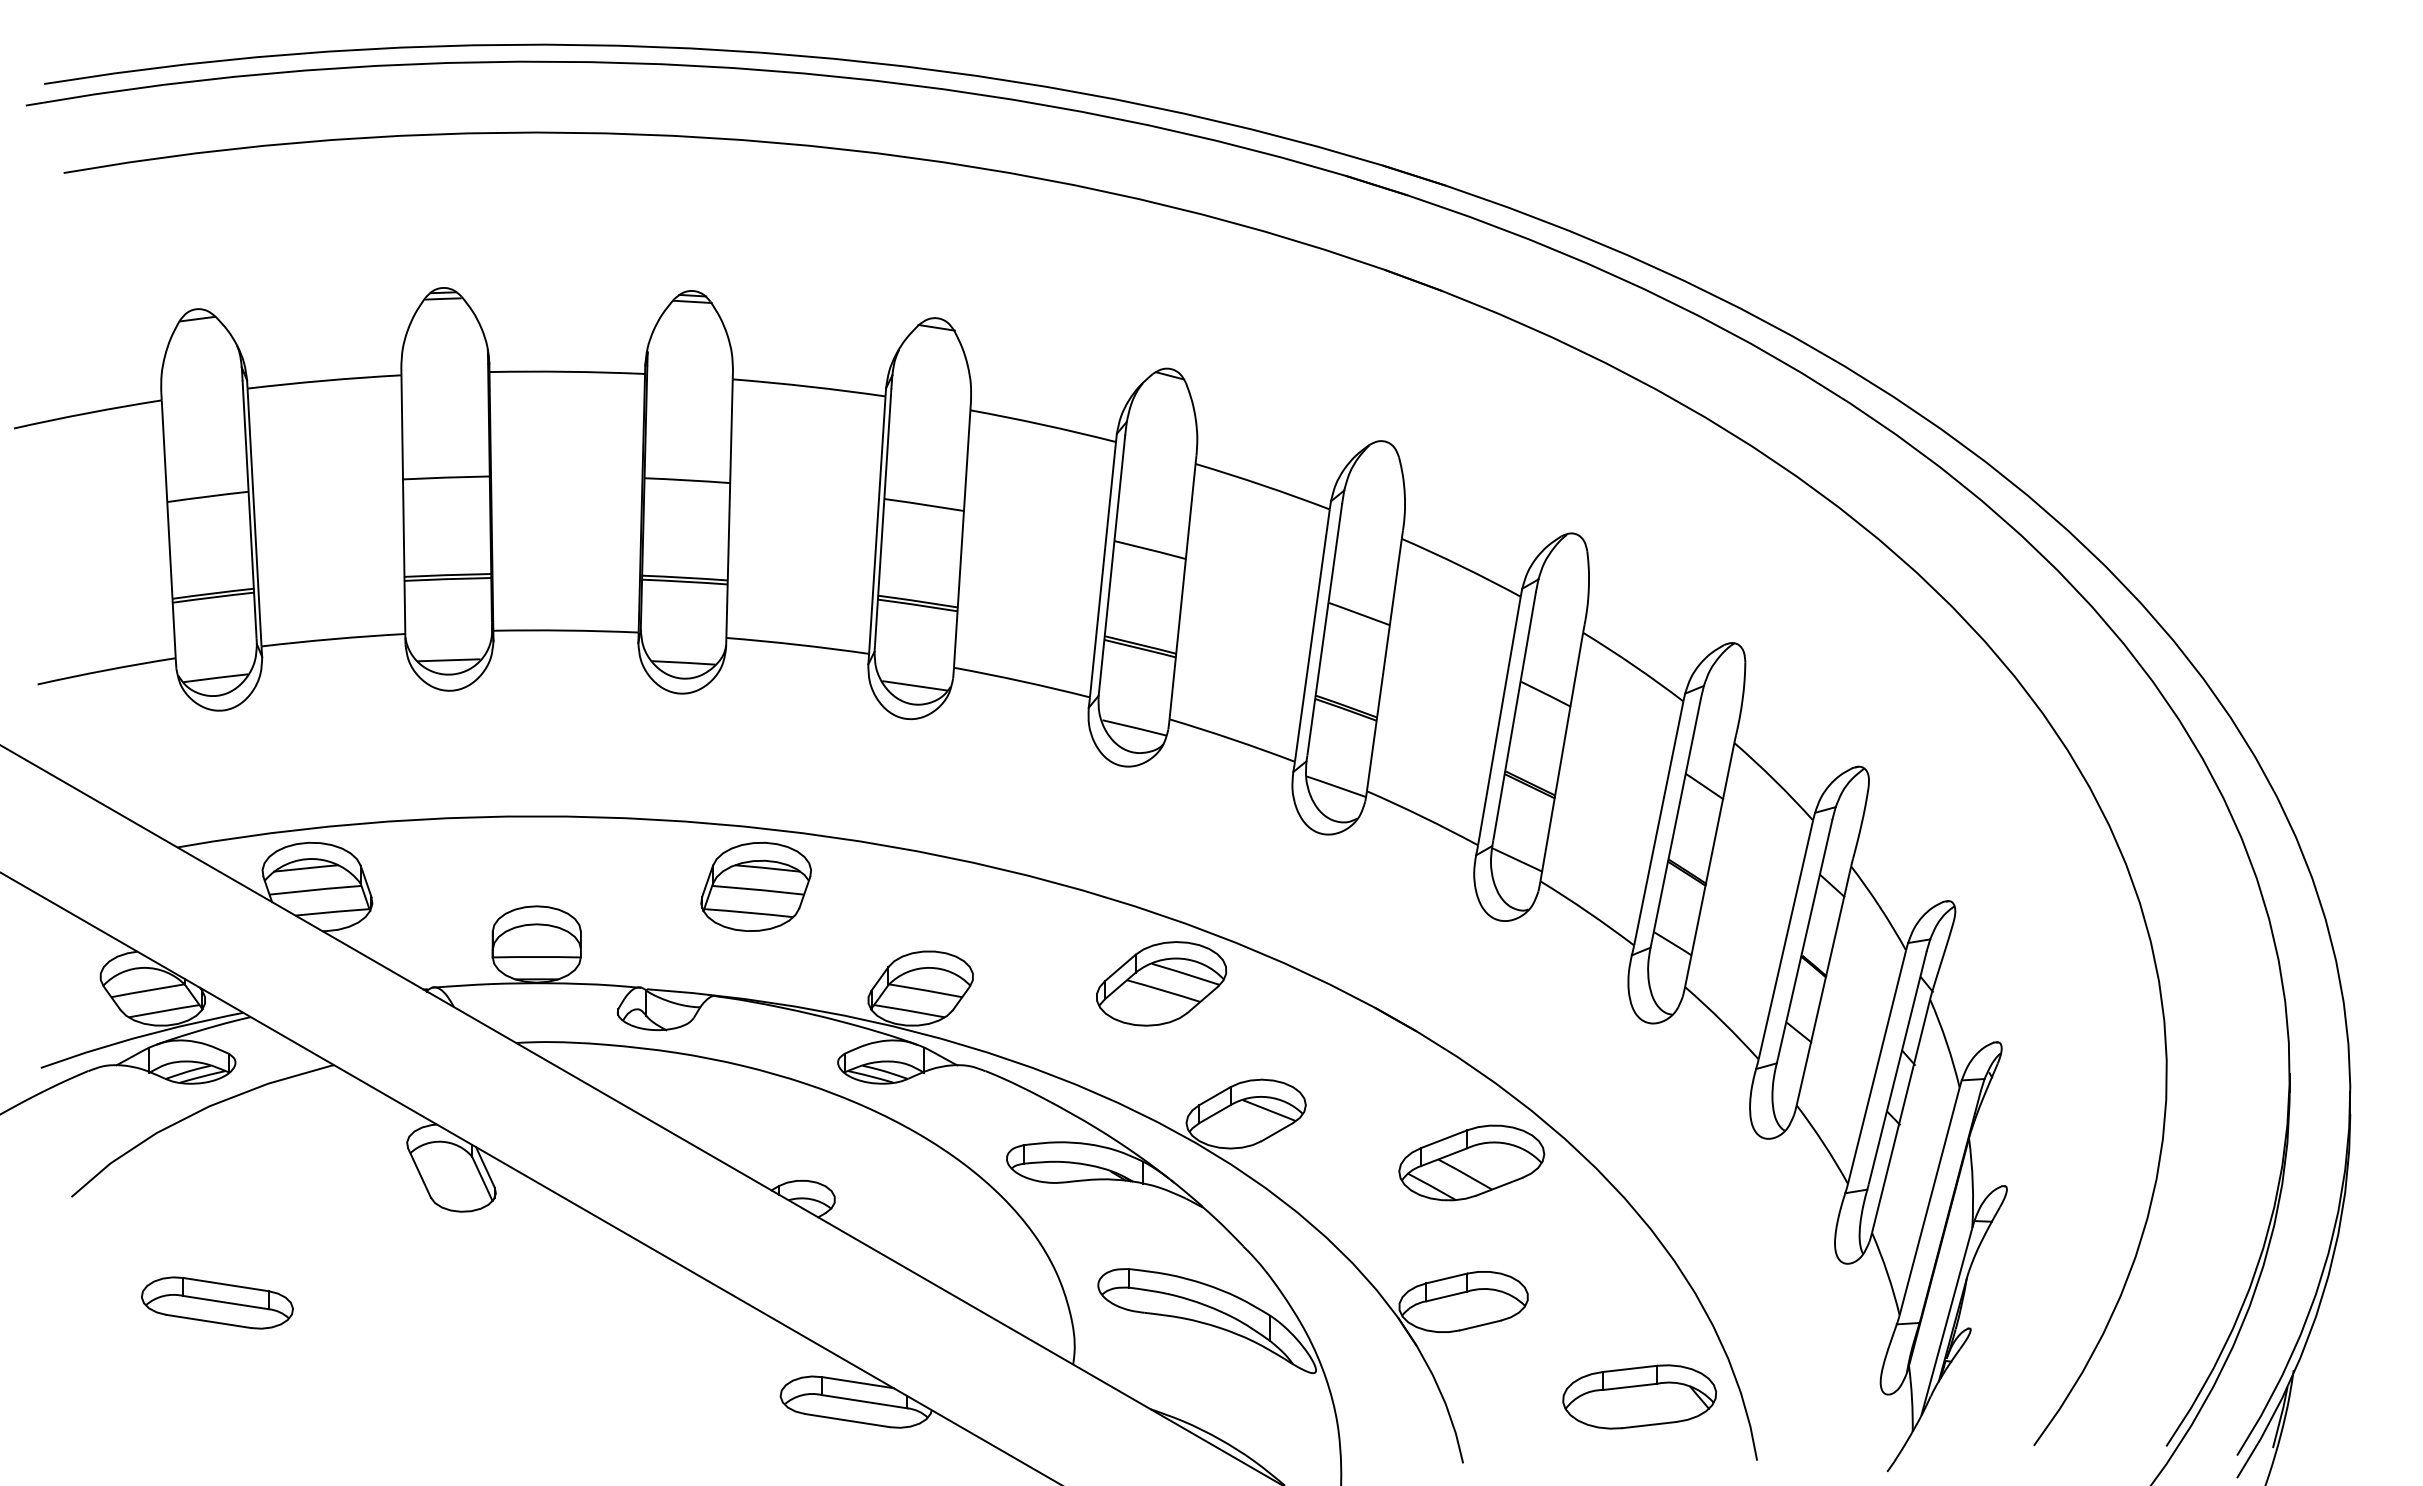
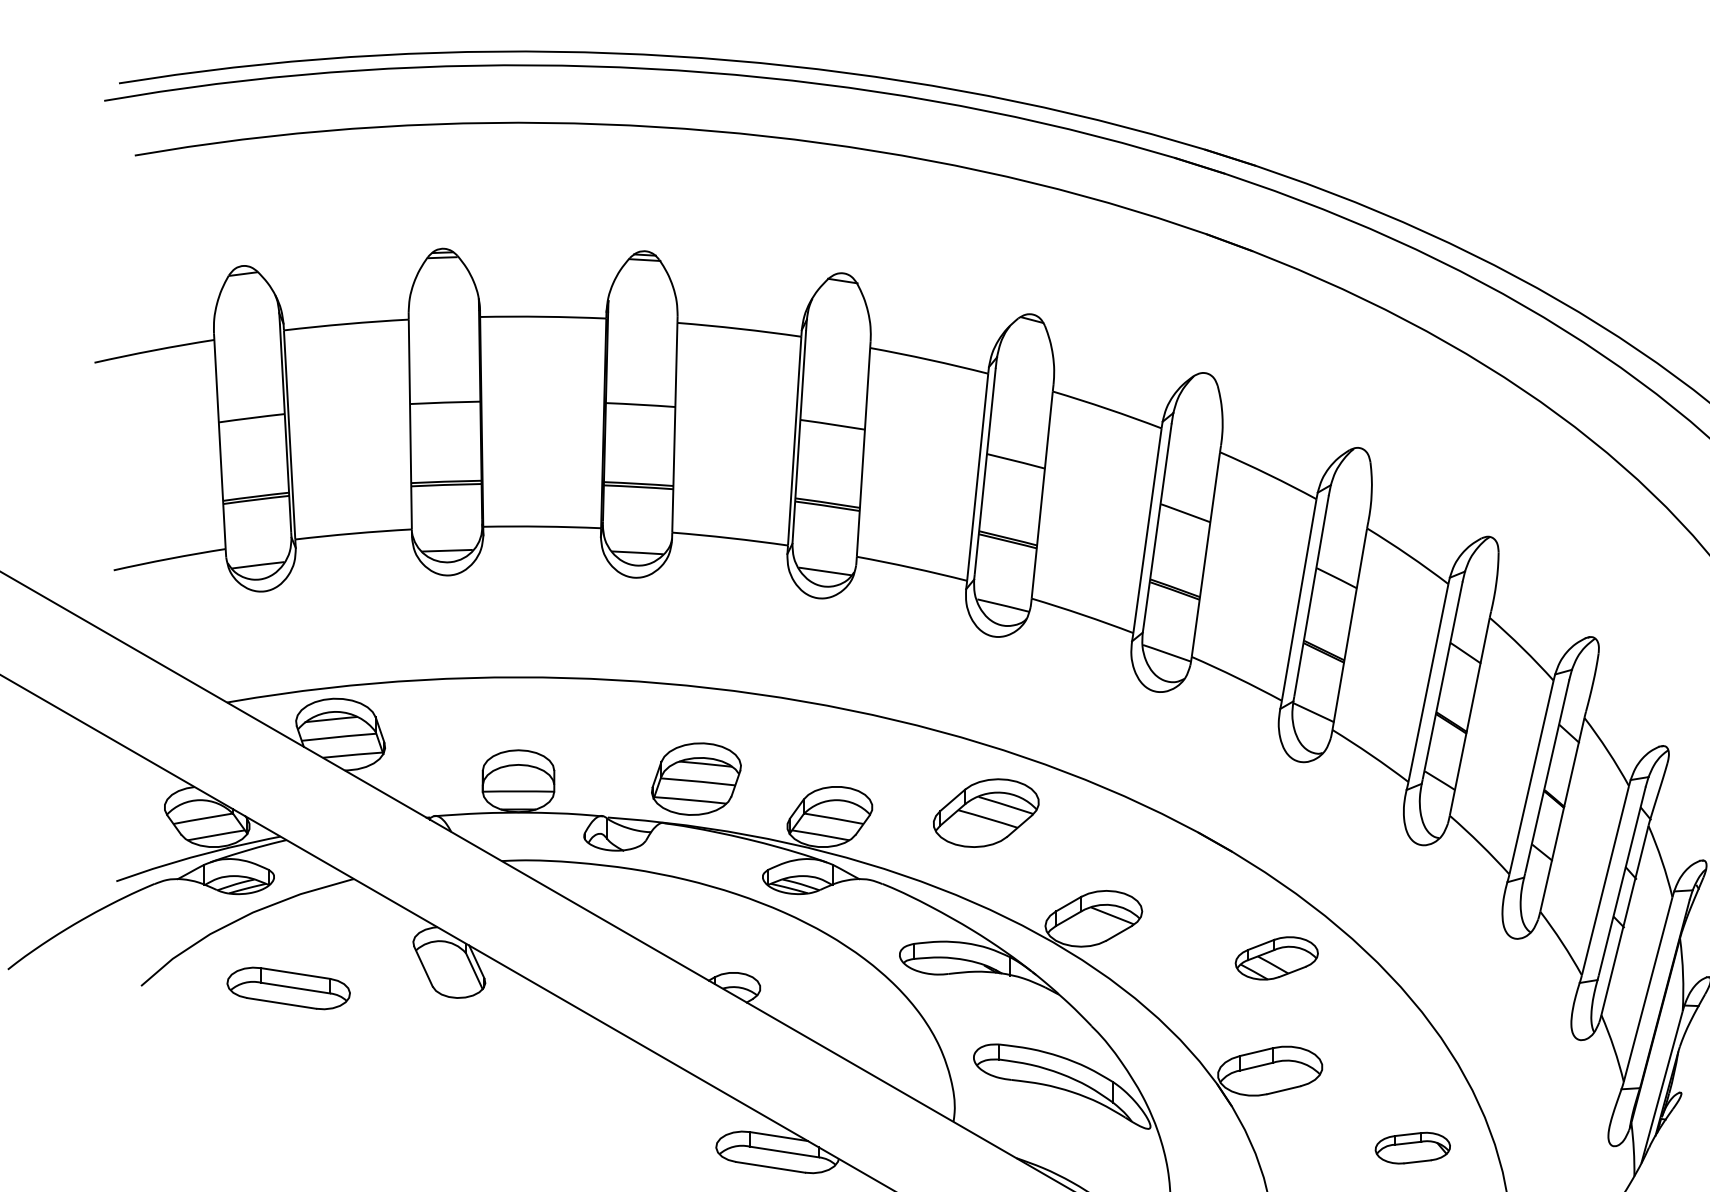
part: (755, 886) -> (695, 778), moved
part: (1161, 983) -> (986, 812), moved
part: (1471, 1162) -> (1276, 958), size x0.7
part: (217, 1302) -> (288, 988), moved
part: (1639, 1396) -> (1412, 1147), size x0.6

